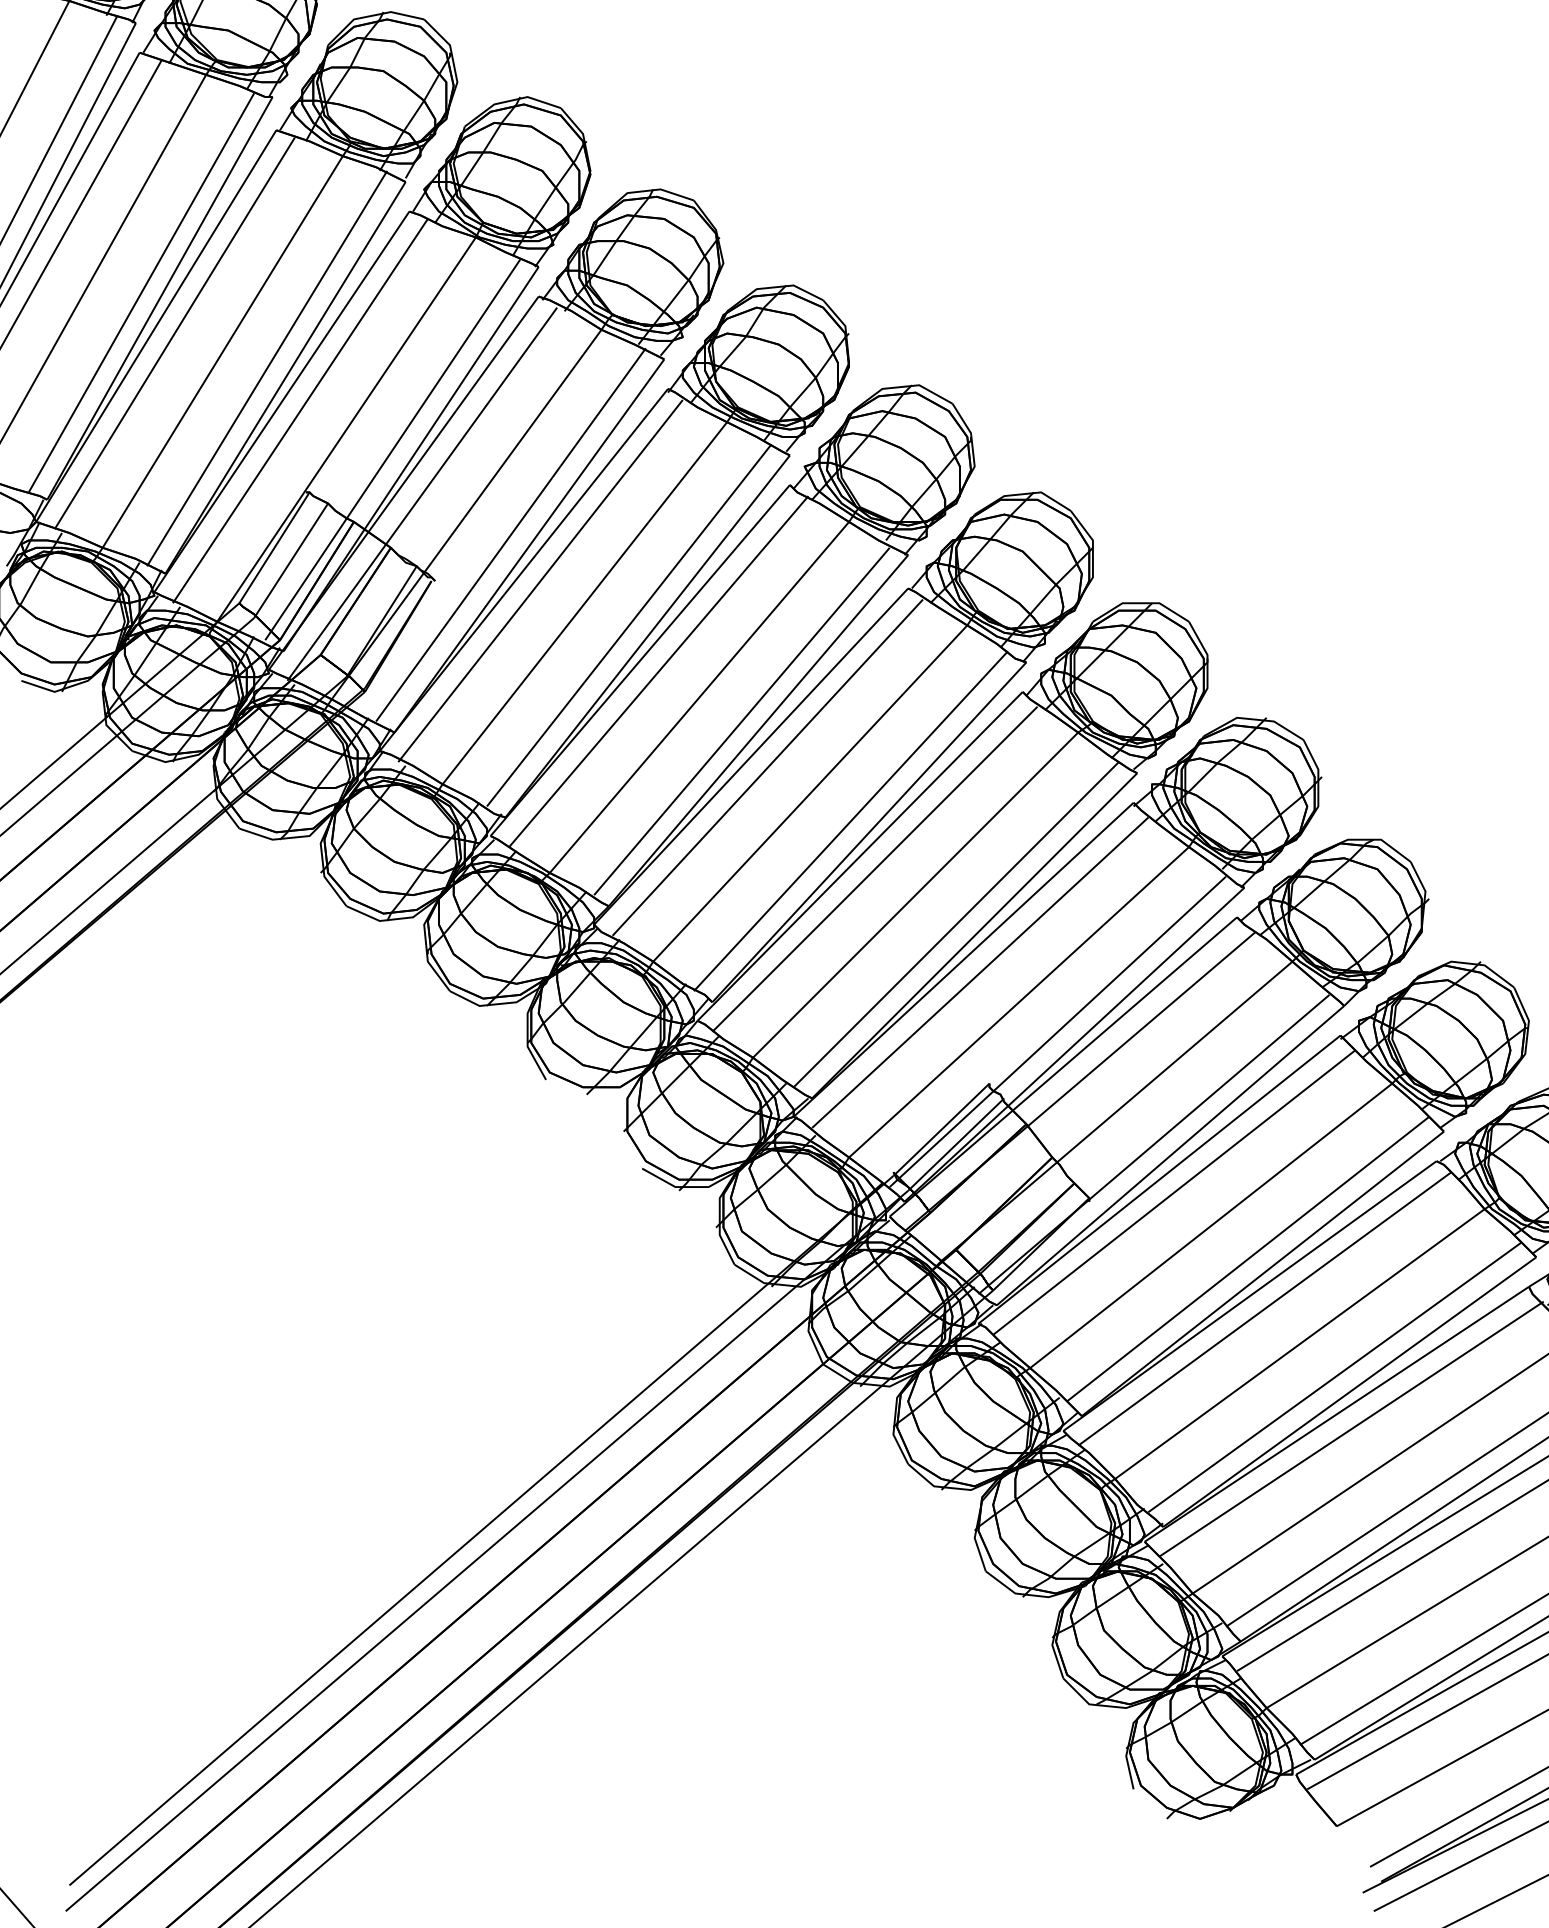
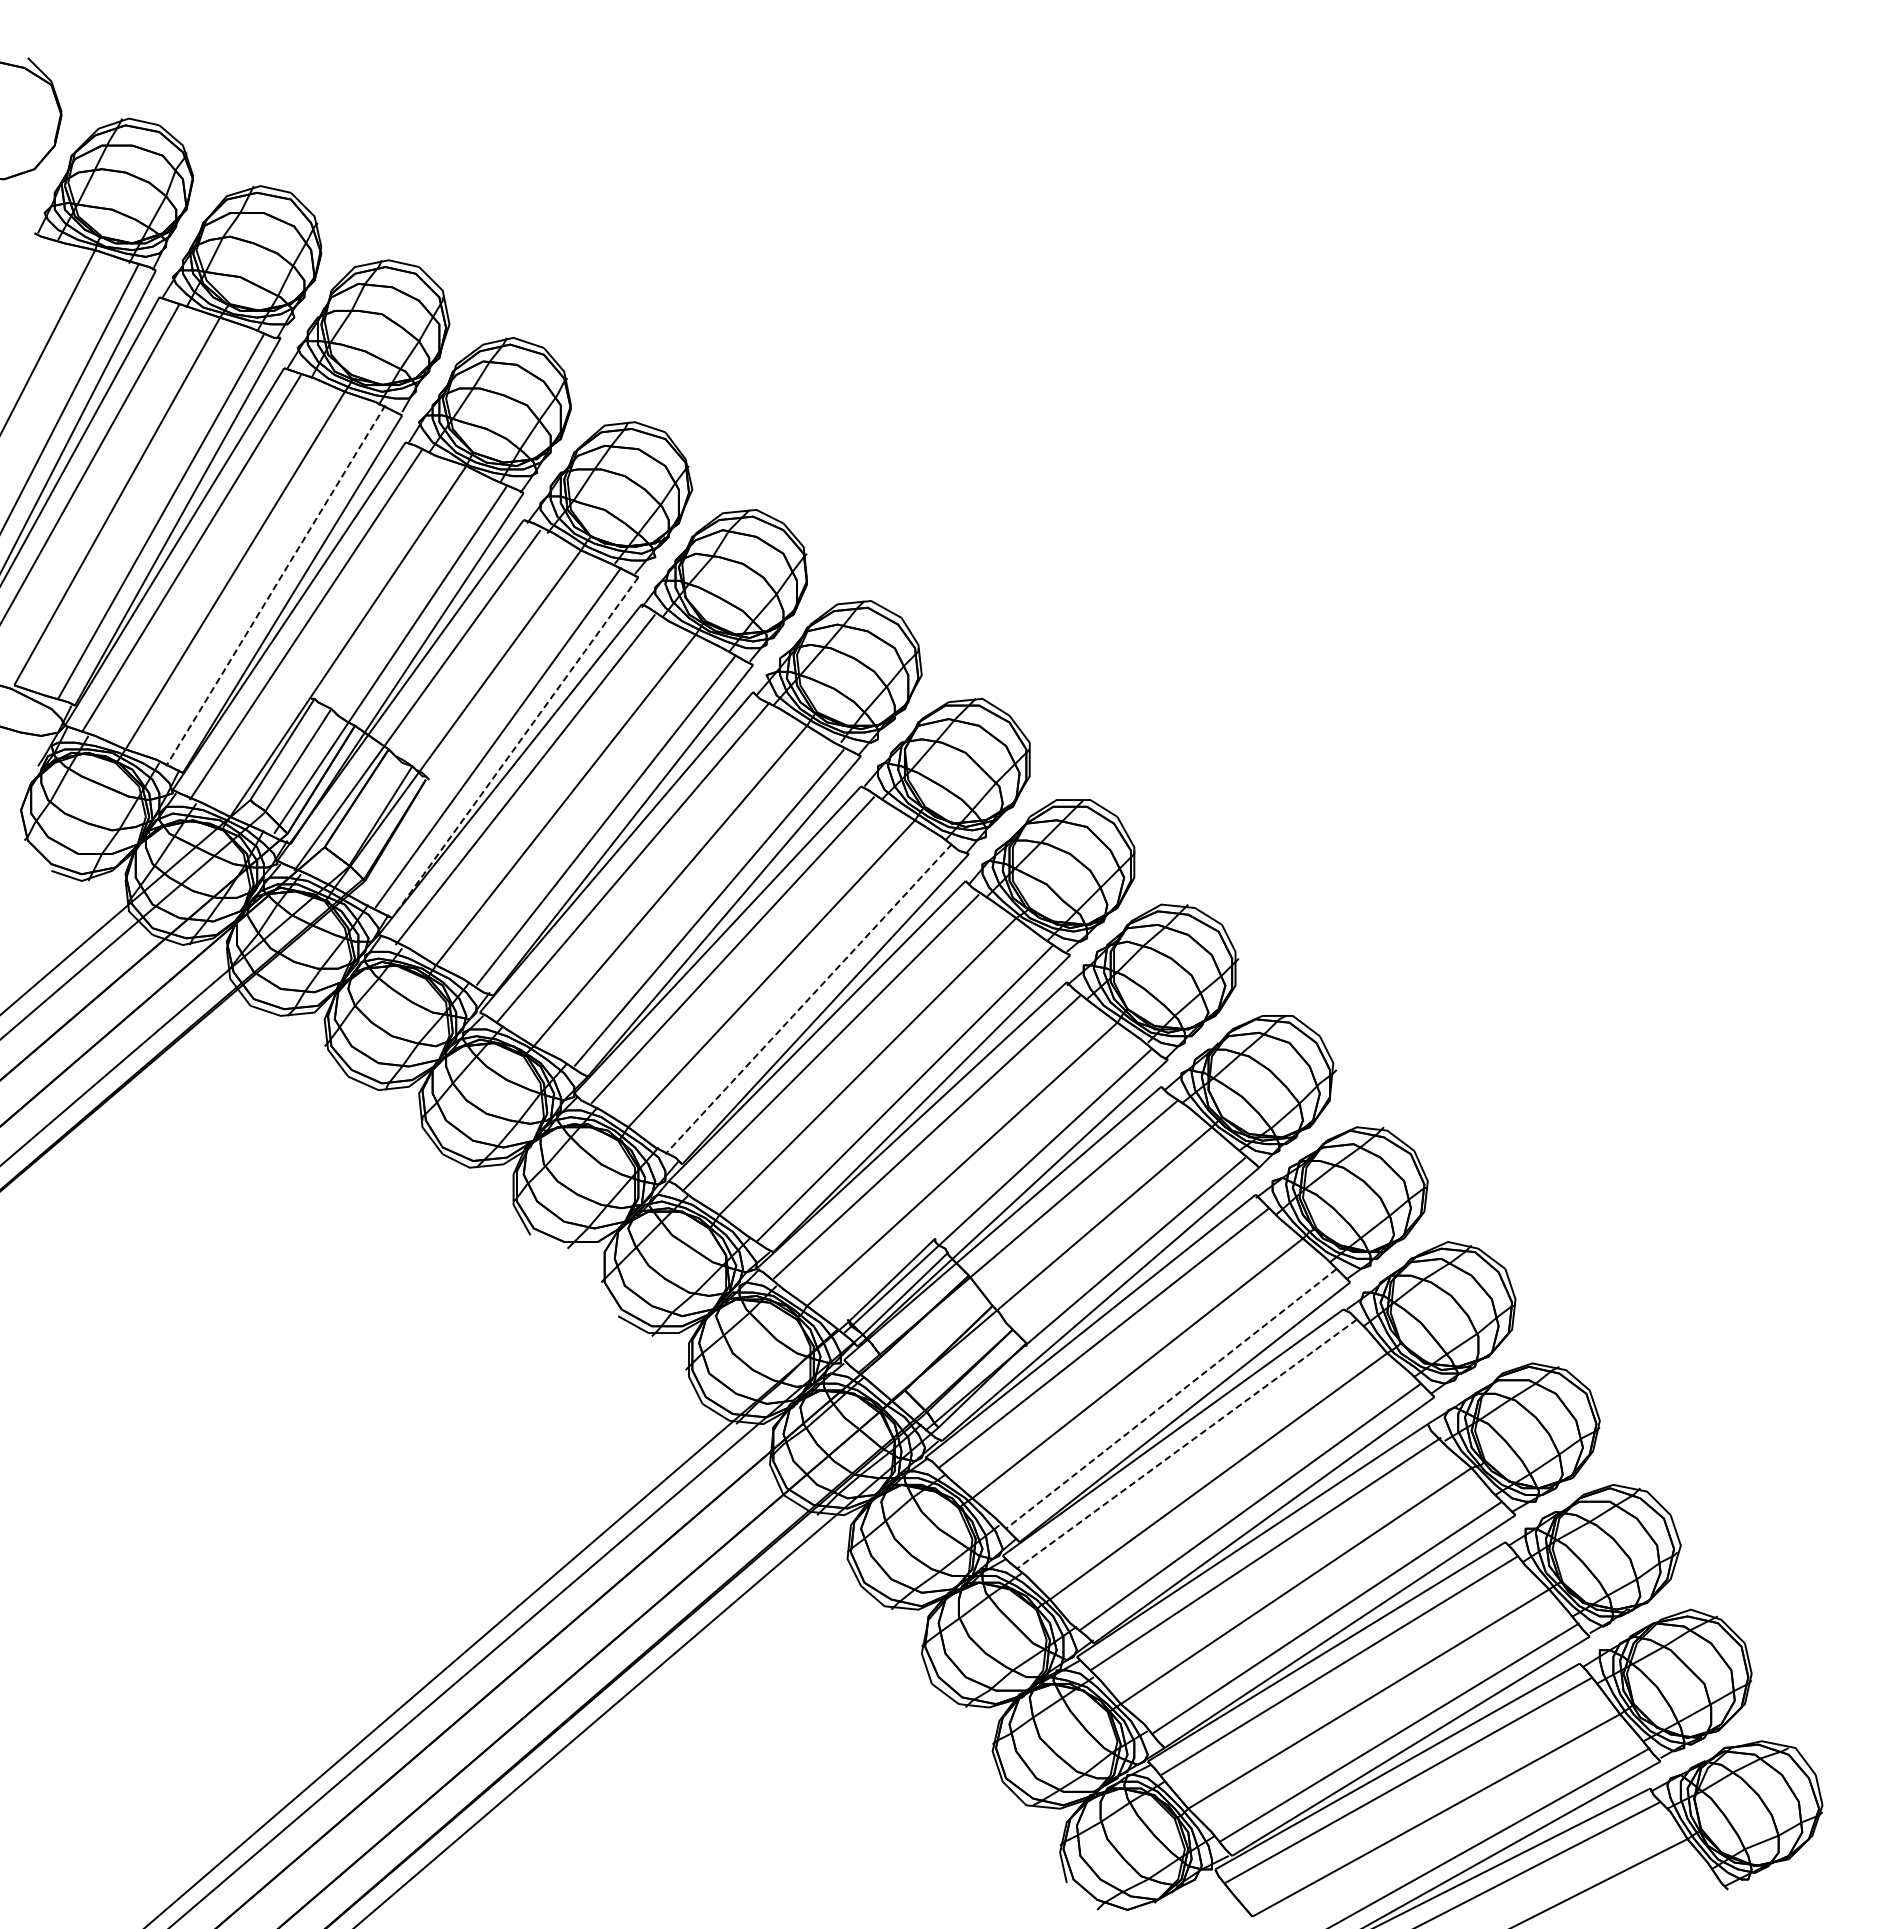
line: (266, 369) -> (275, 586), solid -> dashed
line: (528, 546) -> (514, 748), solid -> dashed
line: (850, 821) -> (808, 999), solid -> dashed
line: (1248, 1259) -> (1171, 1399), solid -> dashed
line: (1264, 1309) -> (1186, 1444), solid -> dashed

